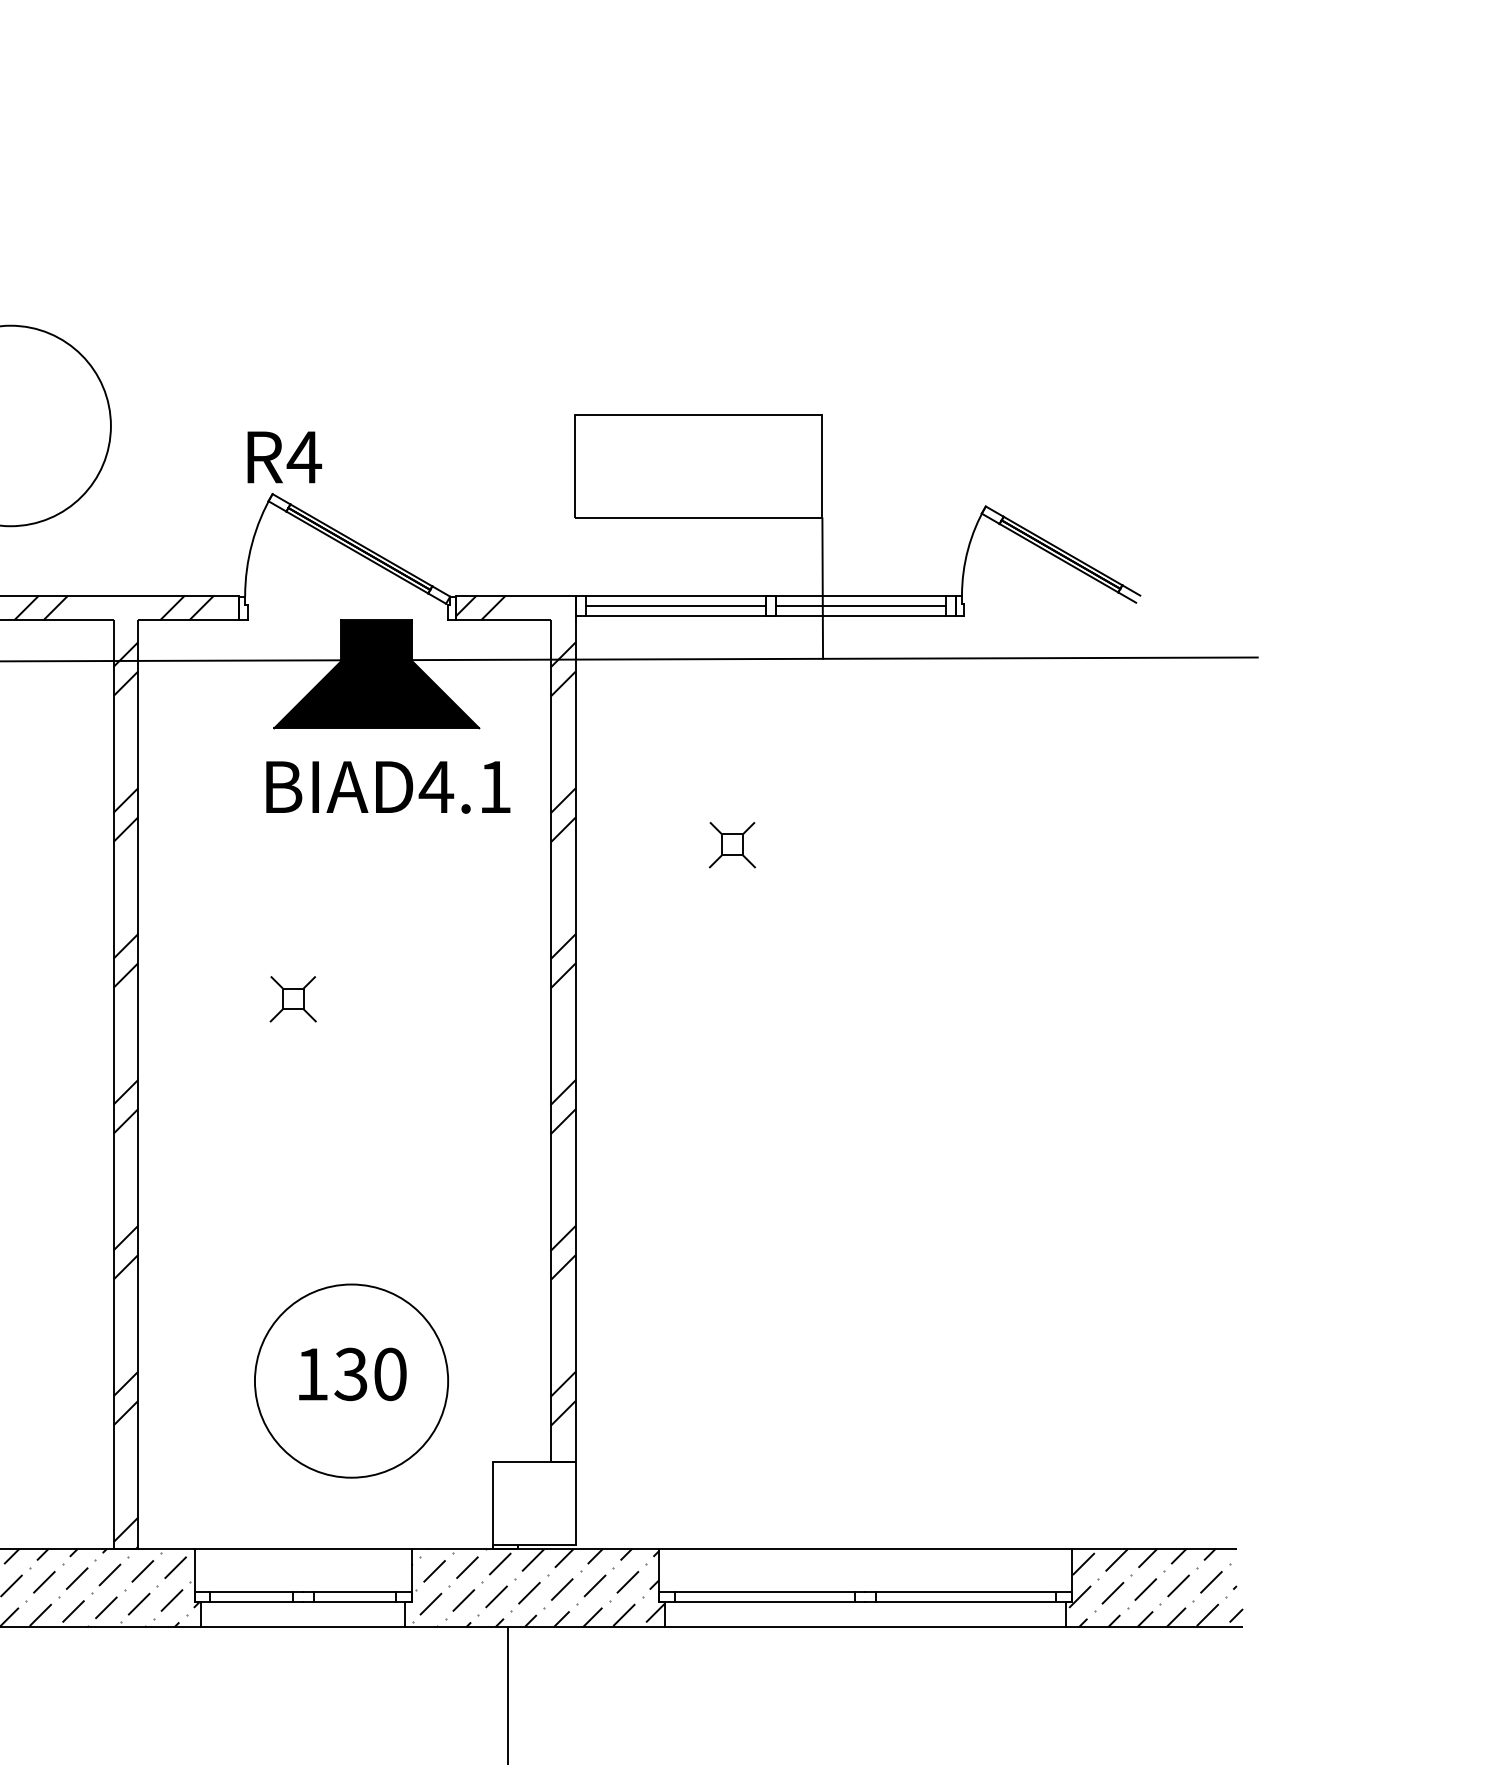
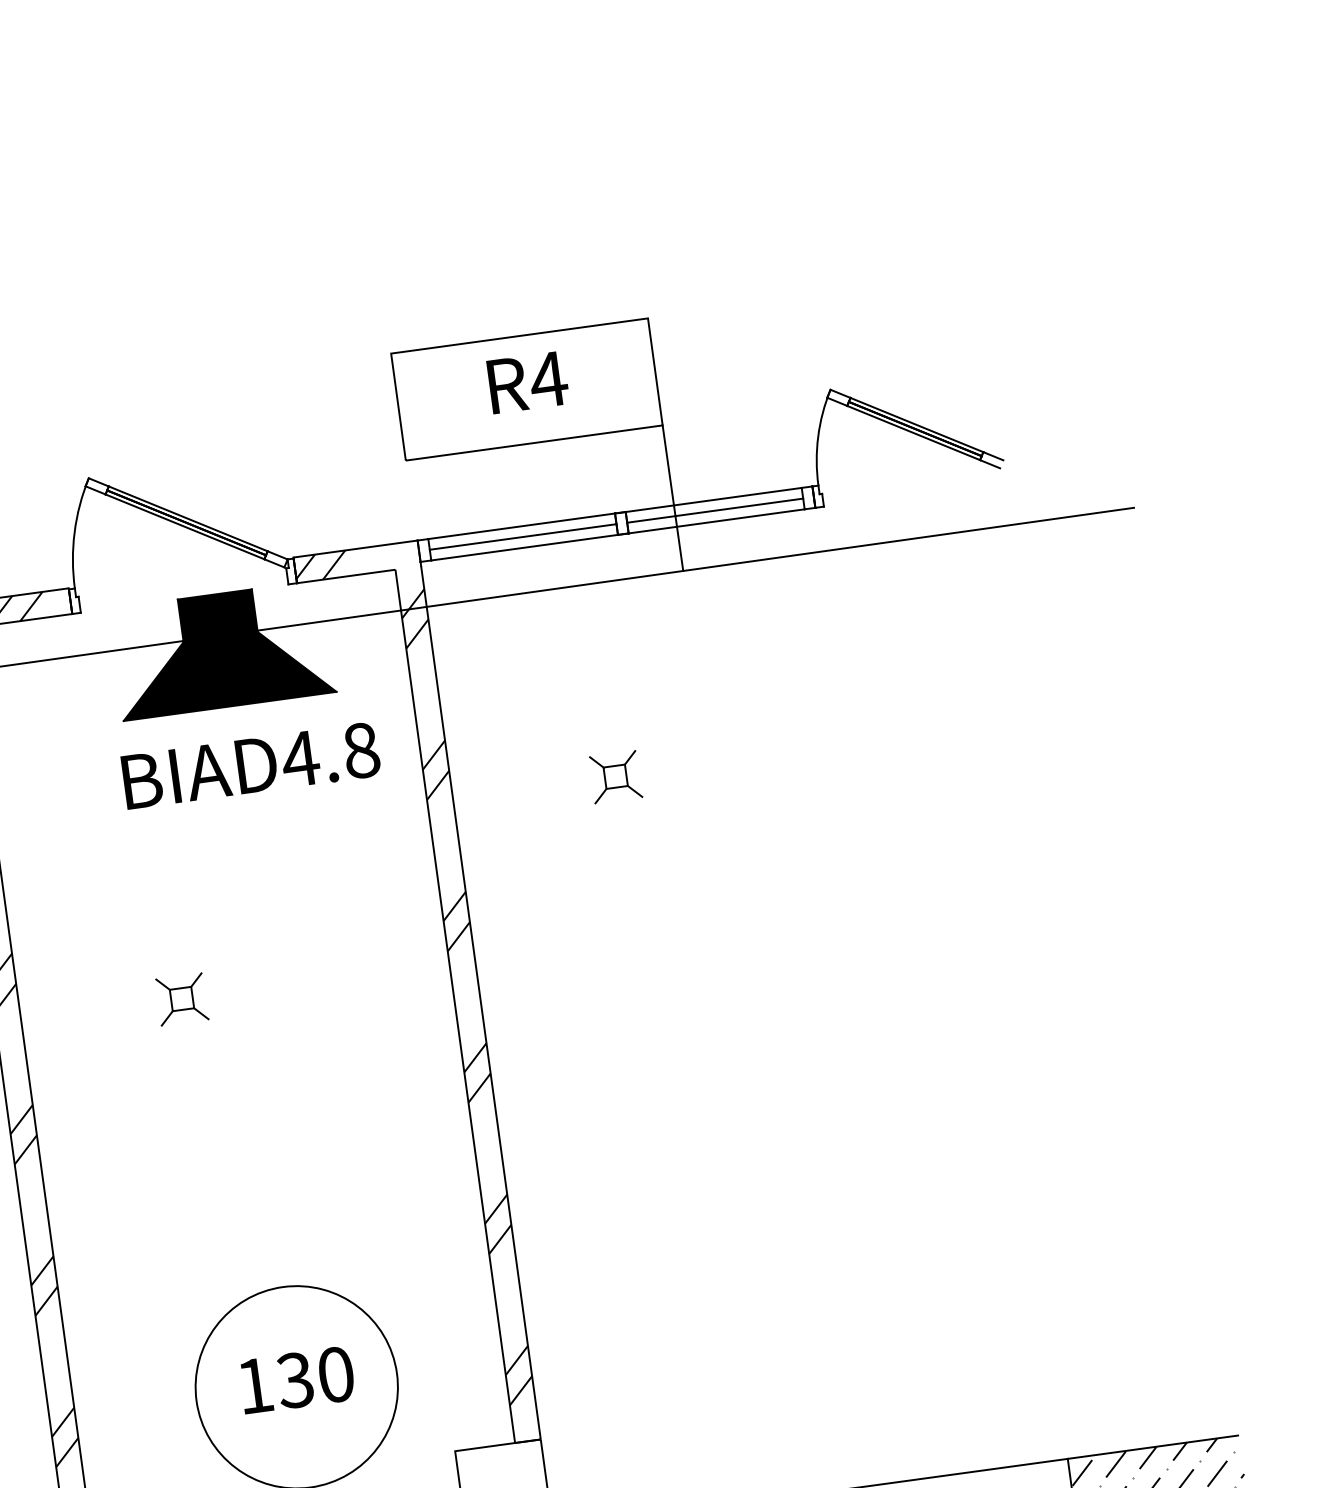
text: (284, 457) -> (527, 382), moved
text: (495, 786) -> (361, 749), BIAD4.1 -> BIAD4.8

